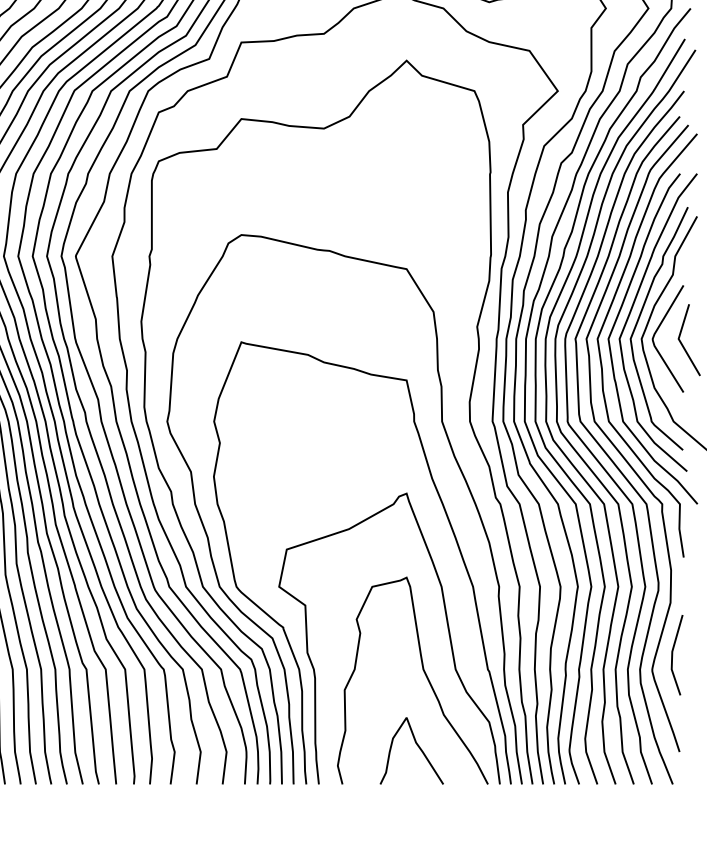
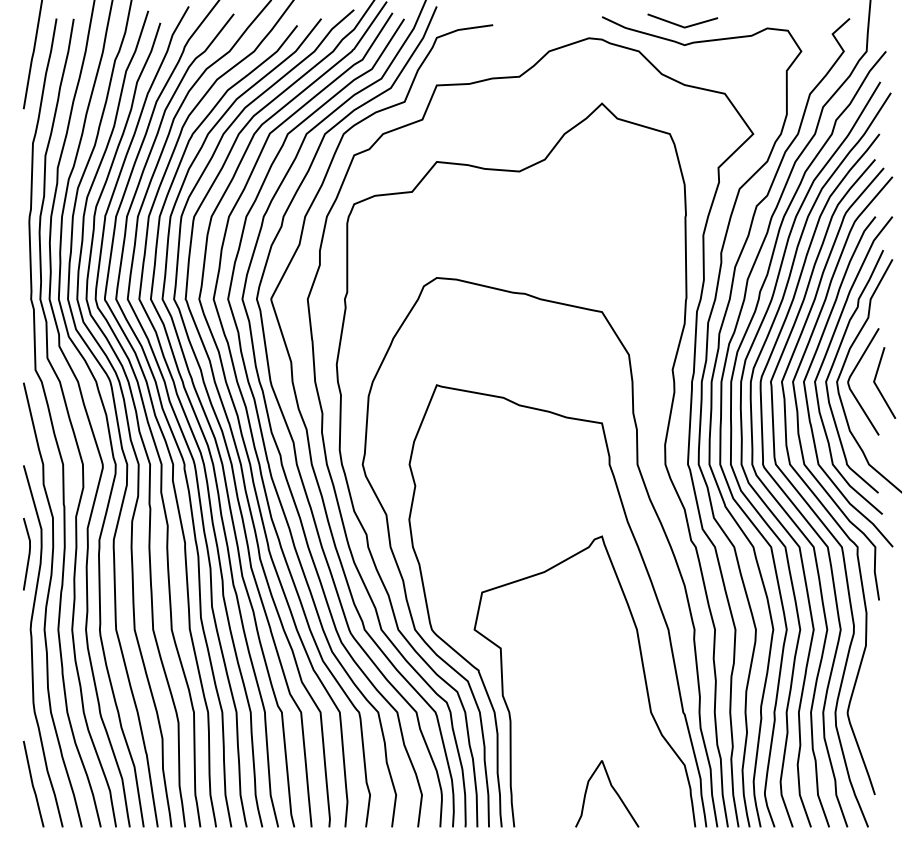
line: (673, 654) -> (868, 697), removed
curve: (424, 673) -> (619, 716), removed

